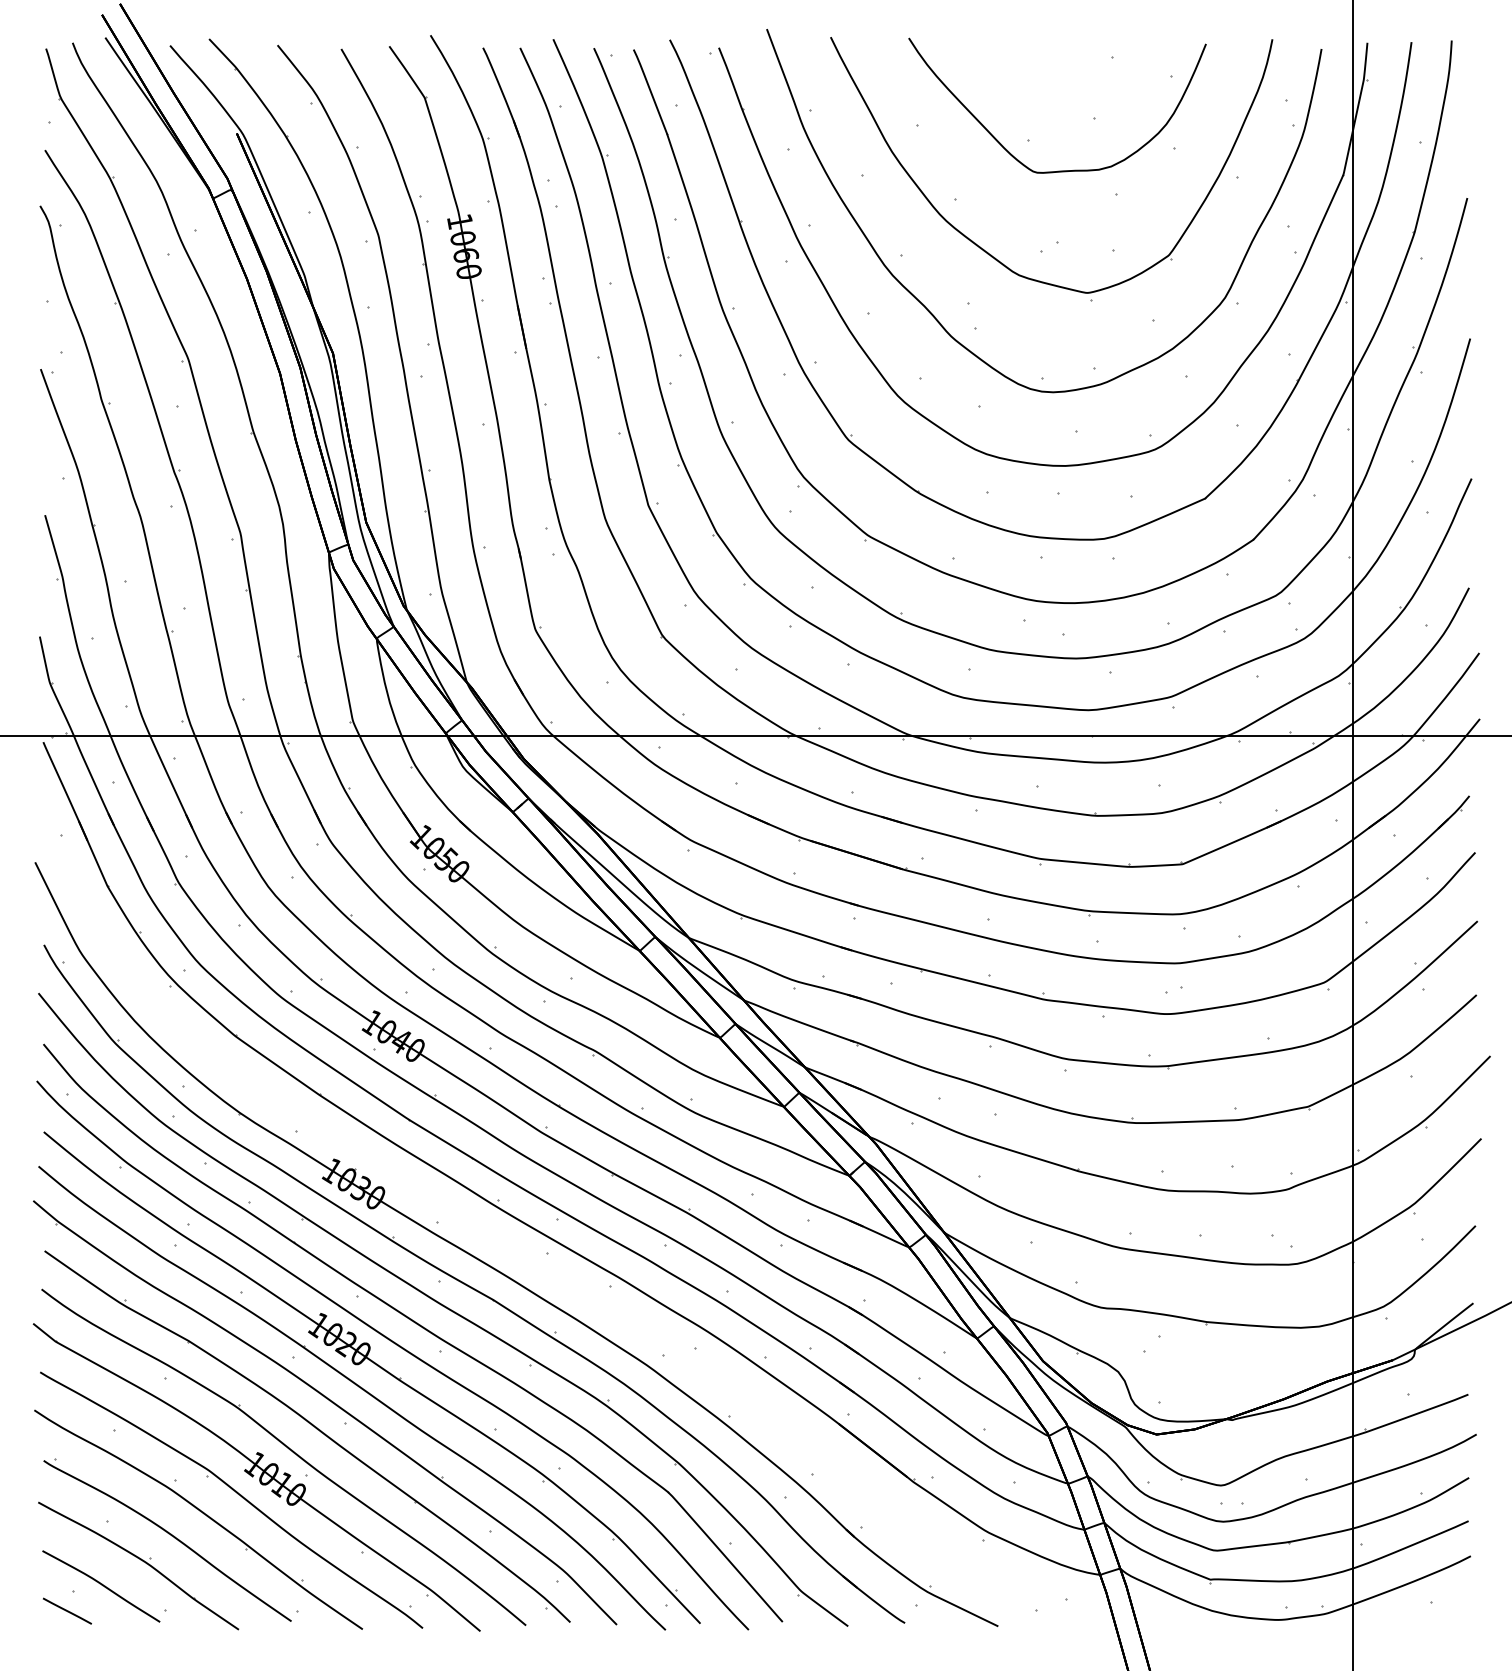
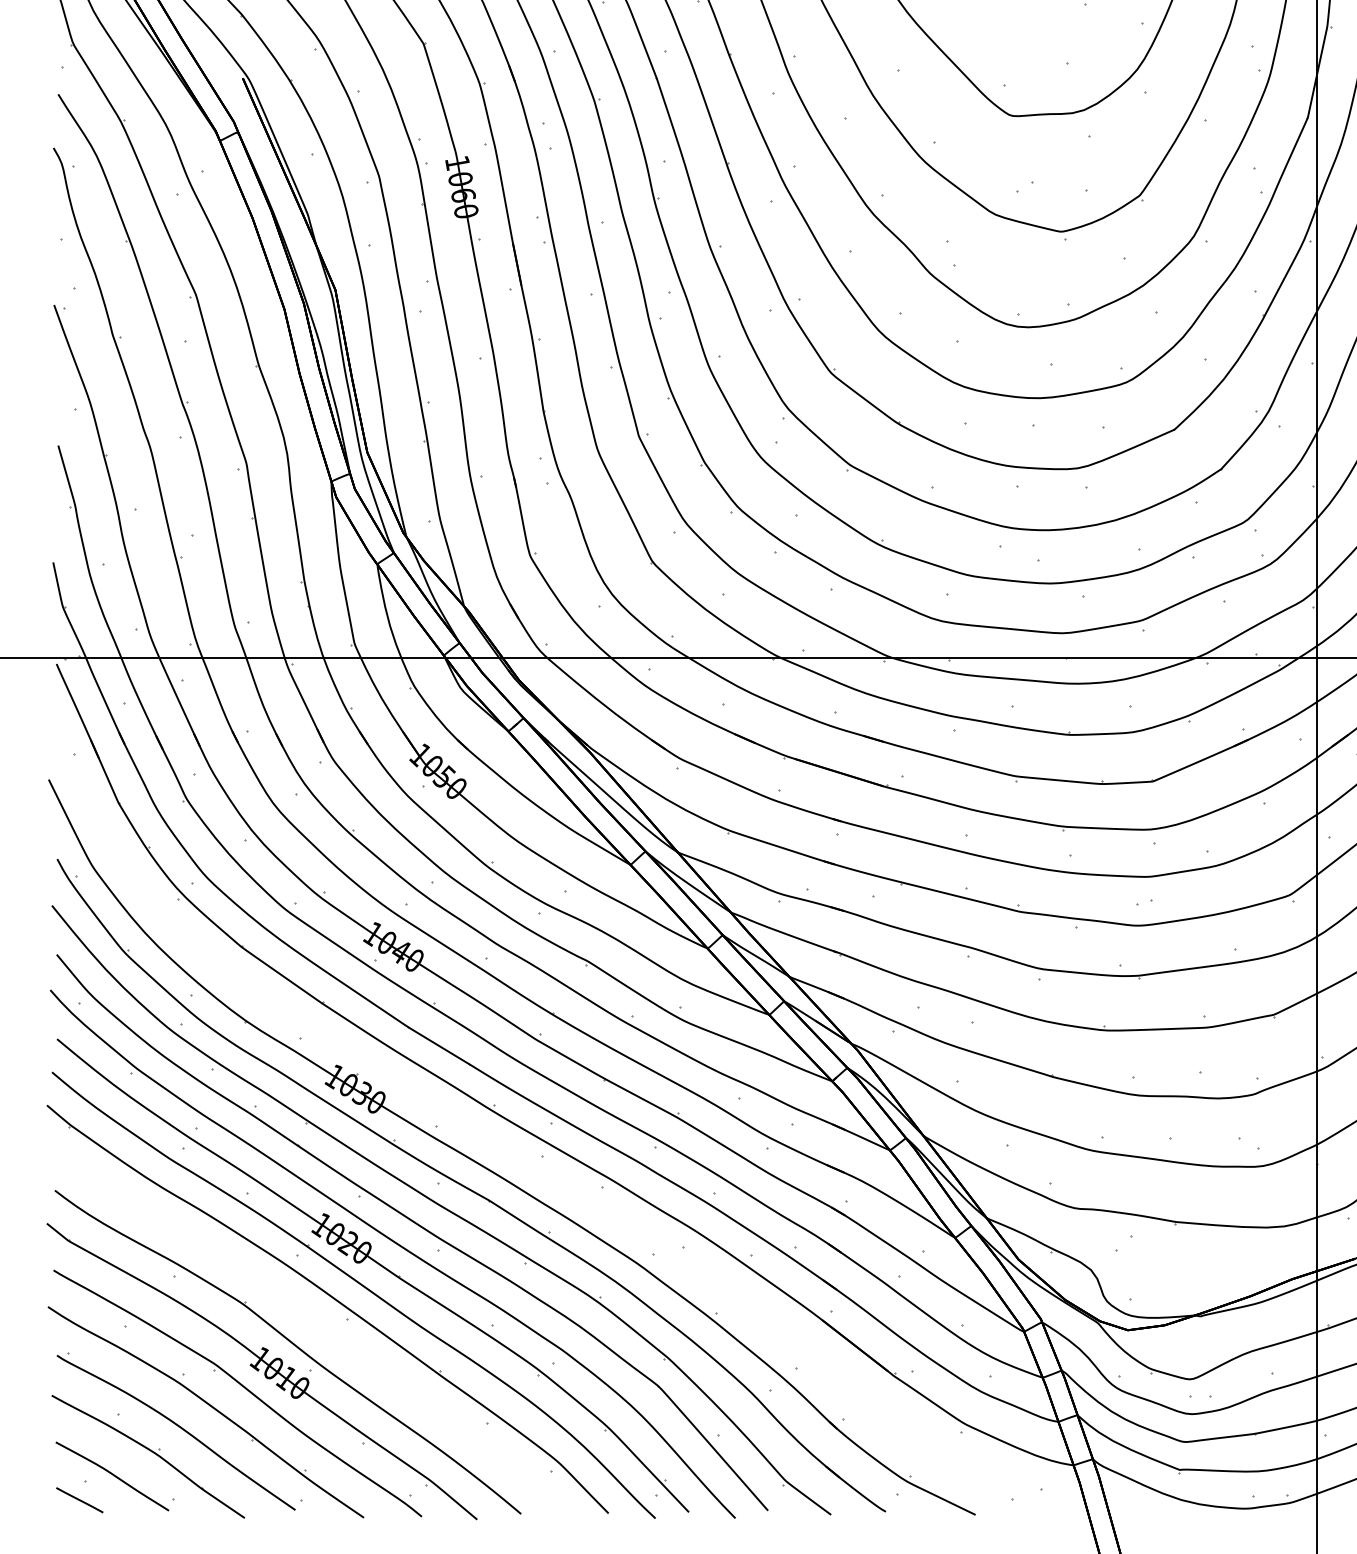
part: (312, 1426) -> (315, 1322), removed

